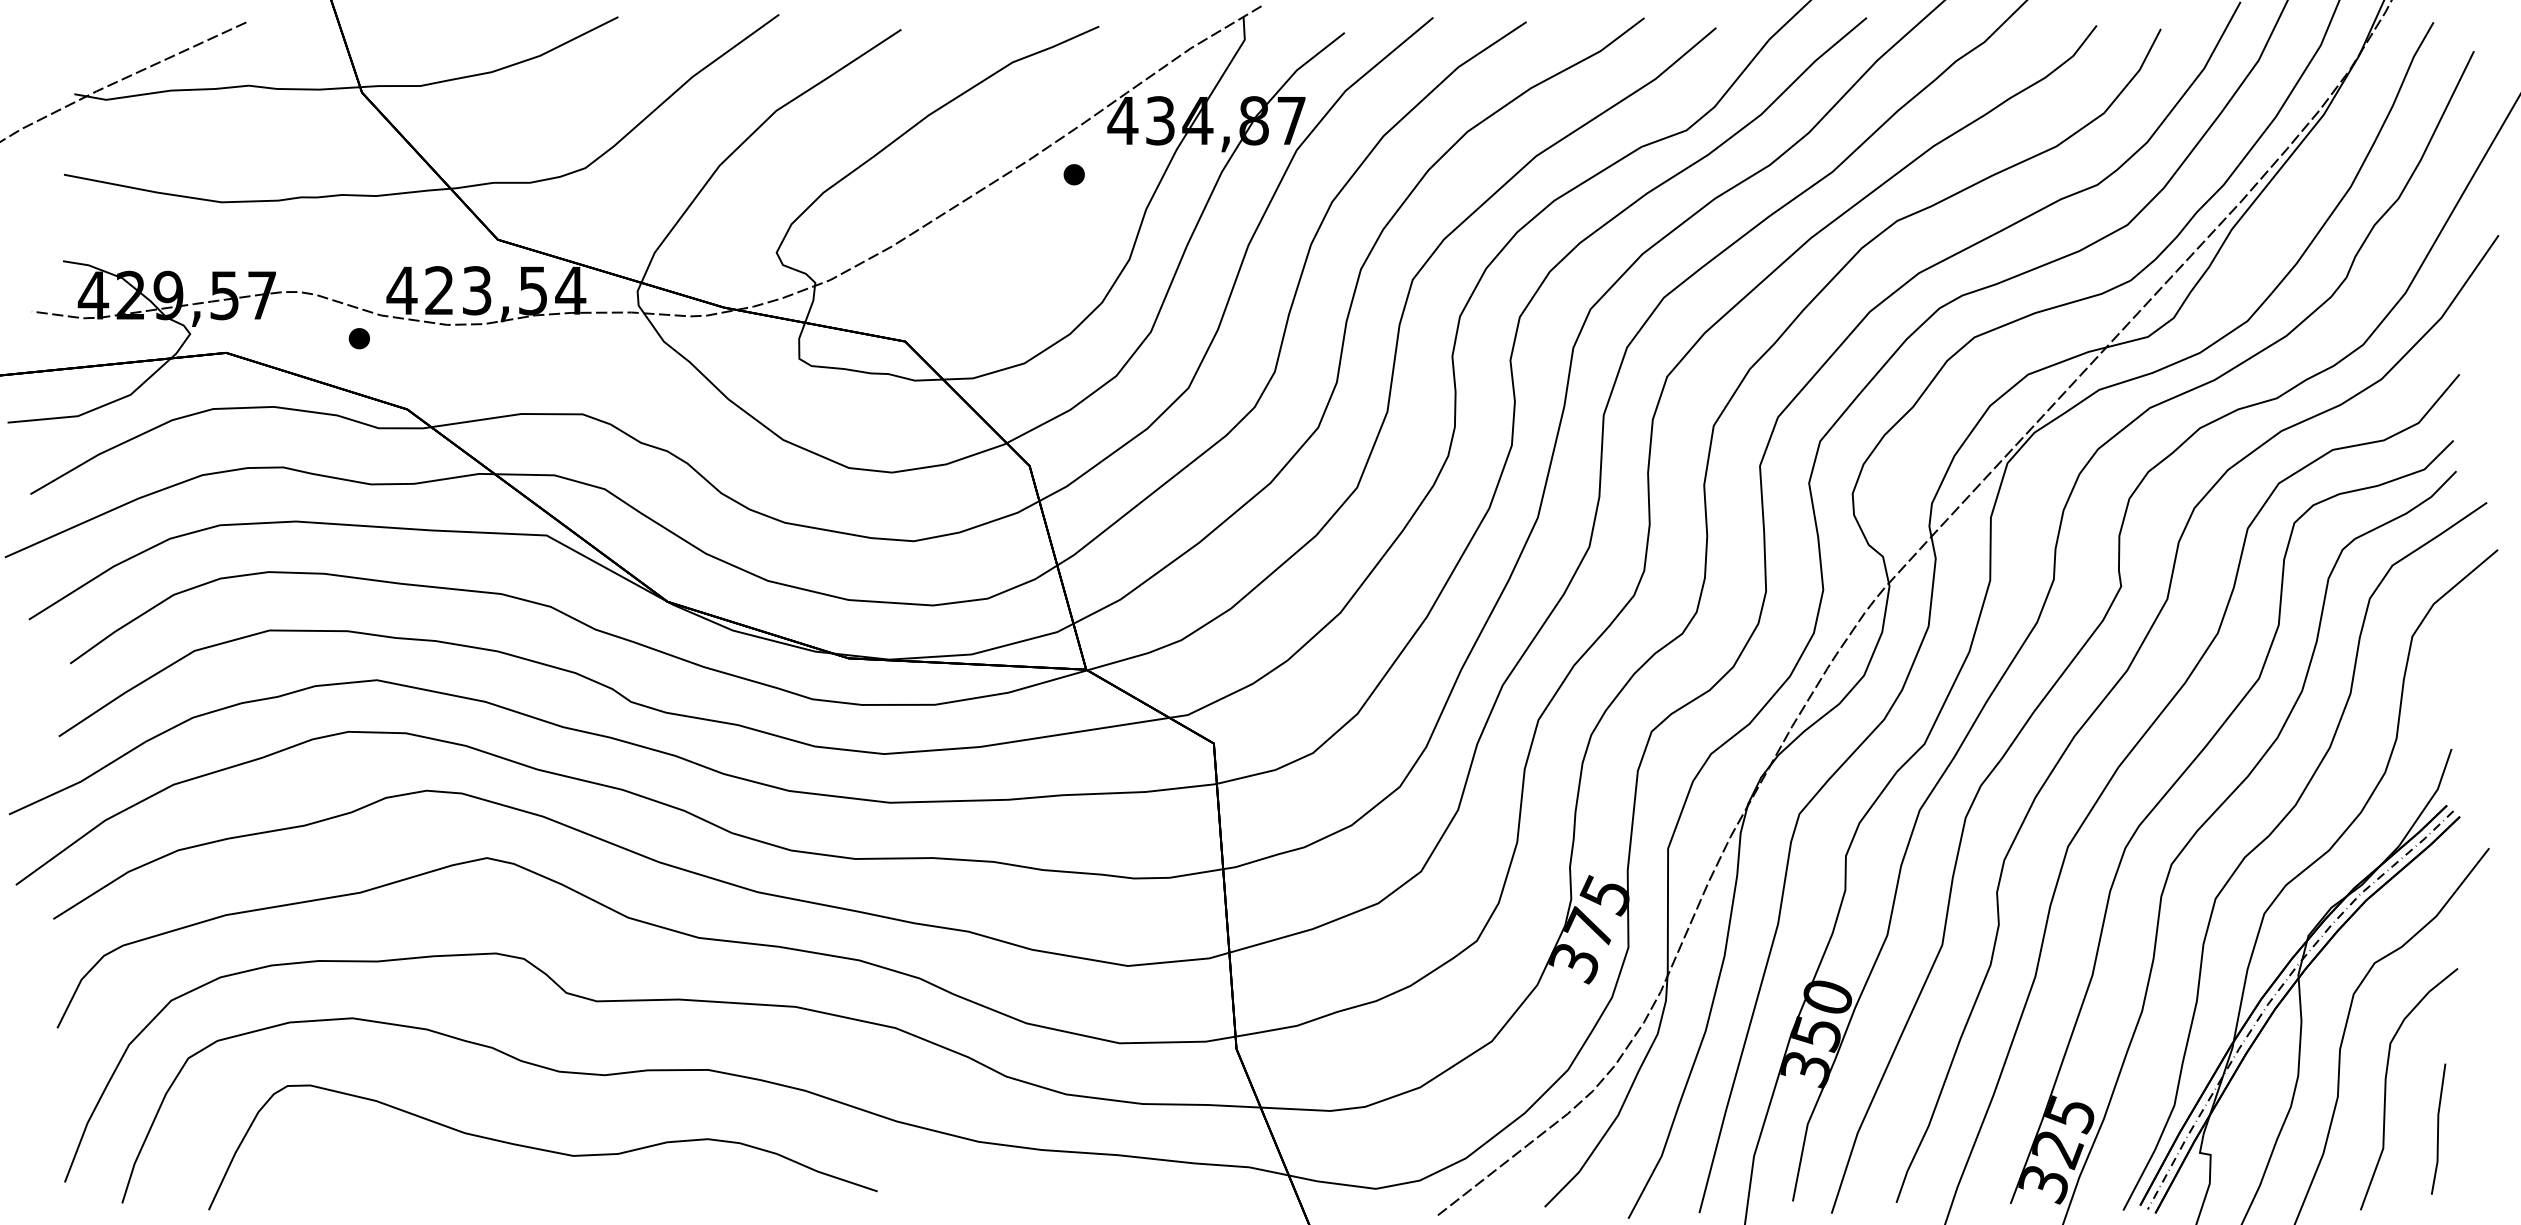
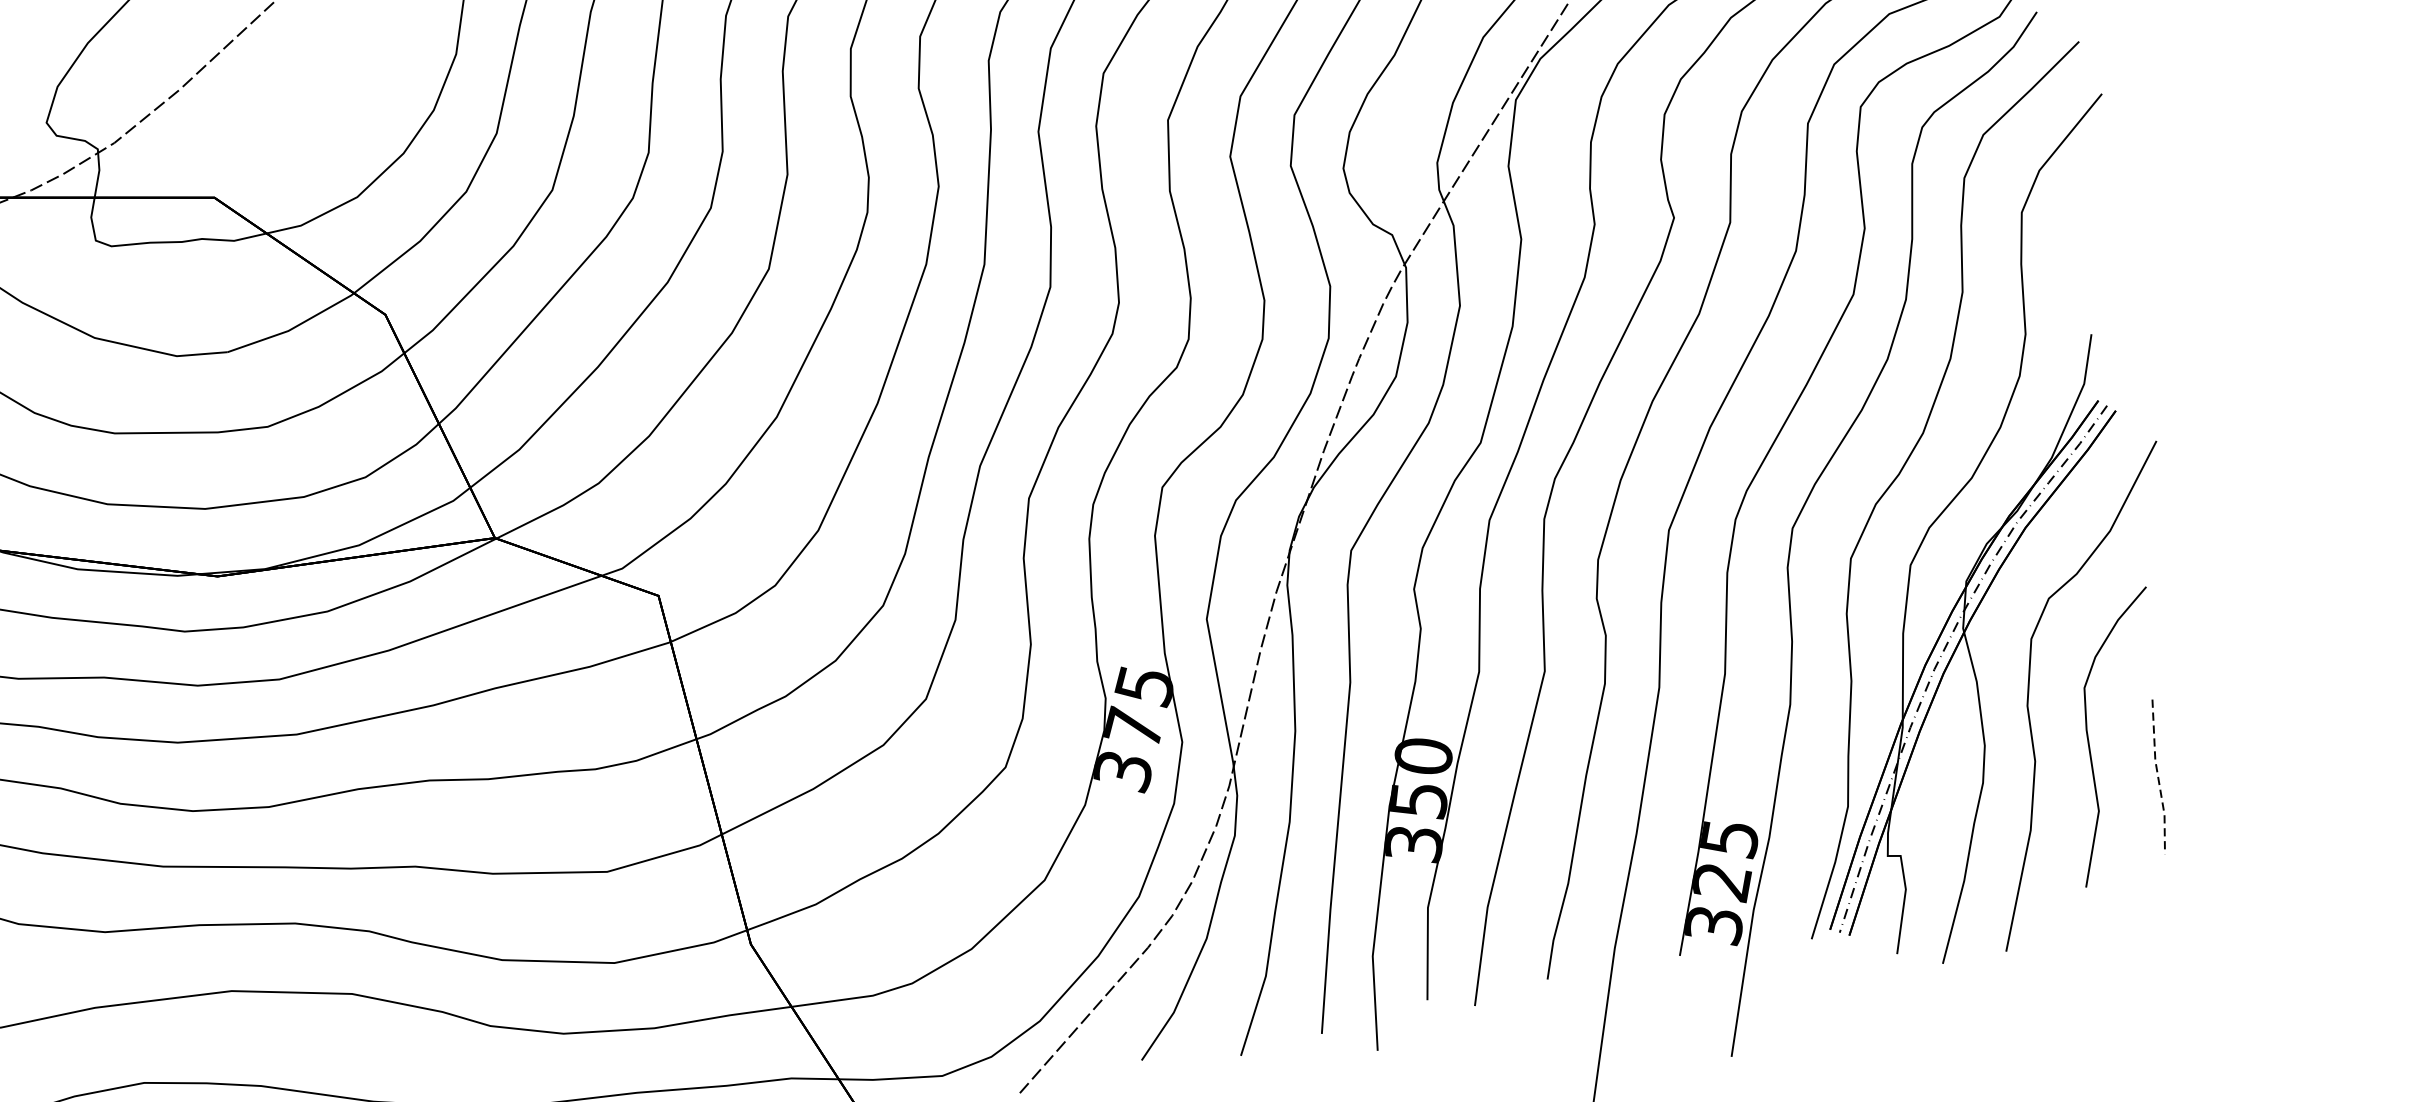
line: (2438, 1129) -> (2158, 777), solid -> dashed

